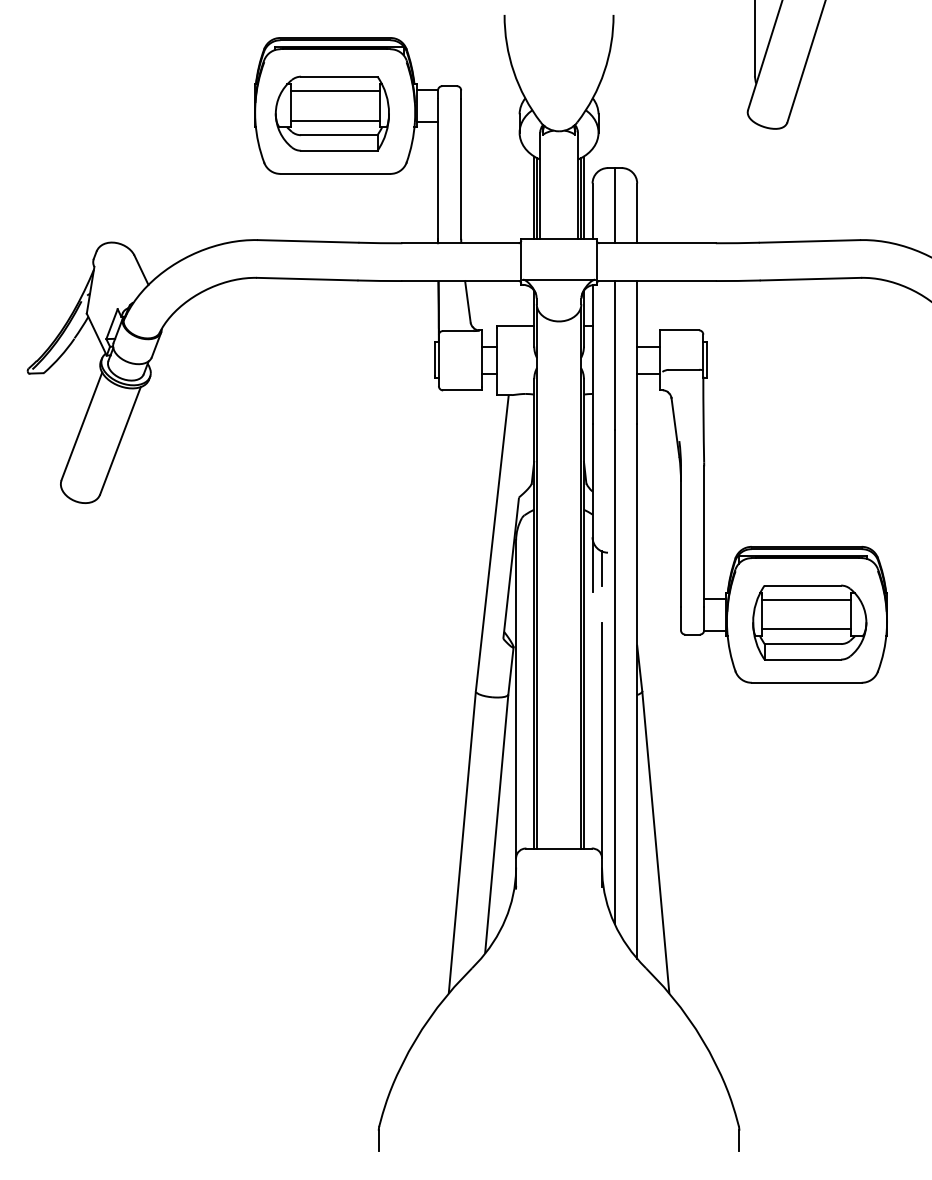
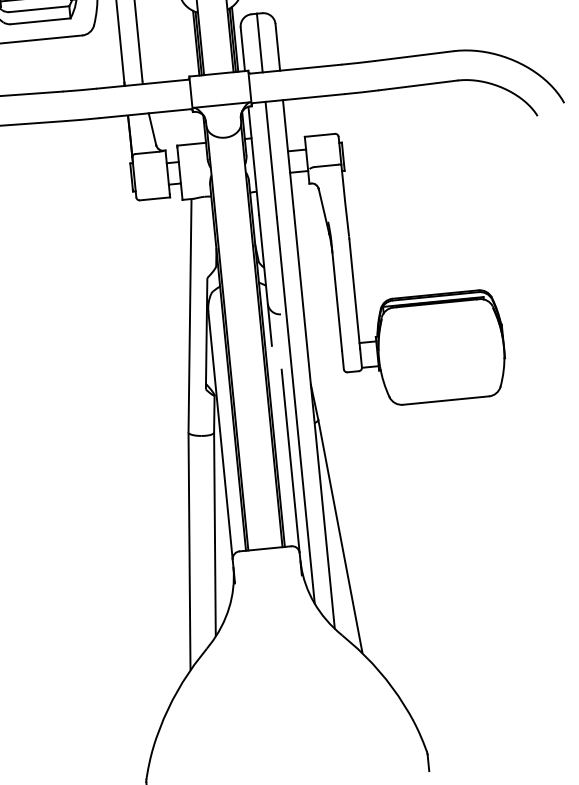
line: (602, 568) -> (277, 327), removed
part: (809, 622) -> (443, 353), removed

